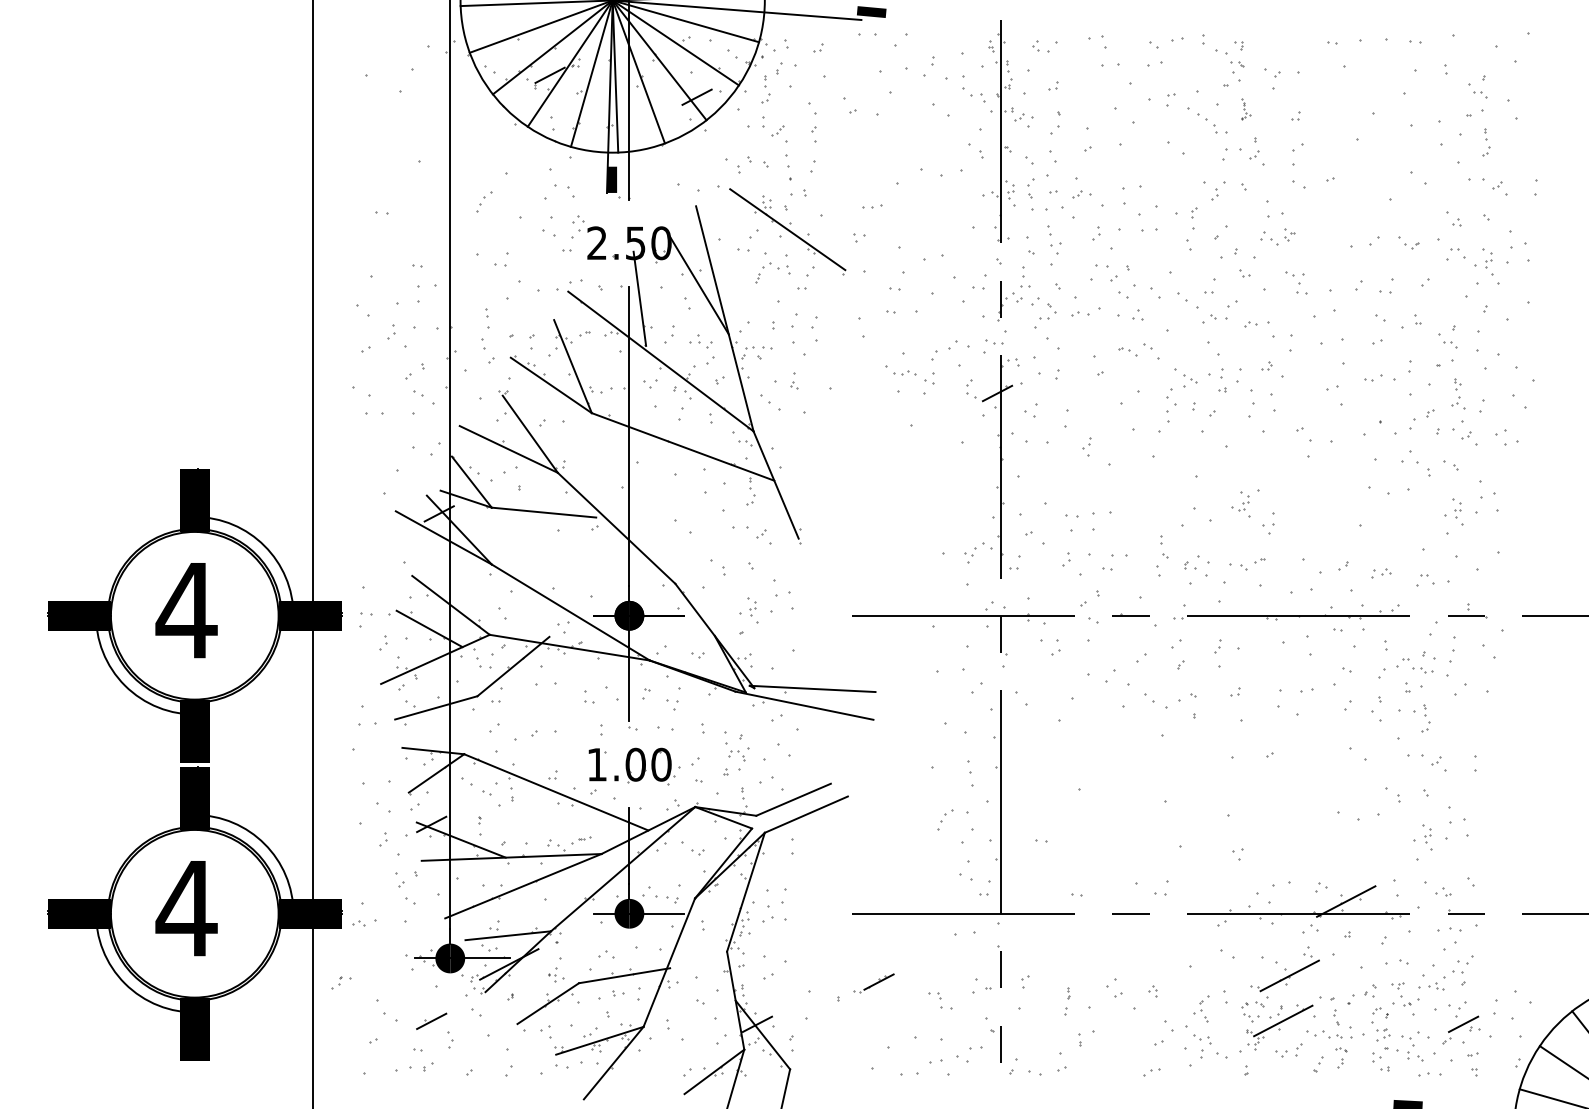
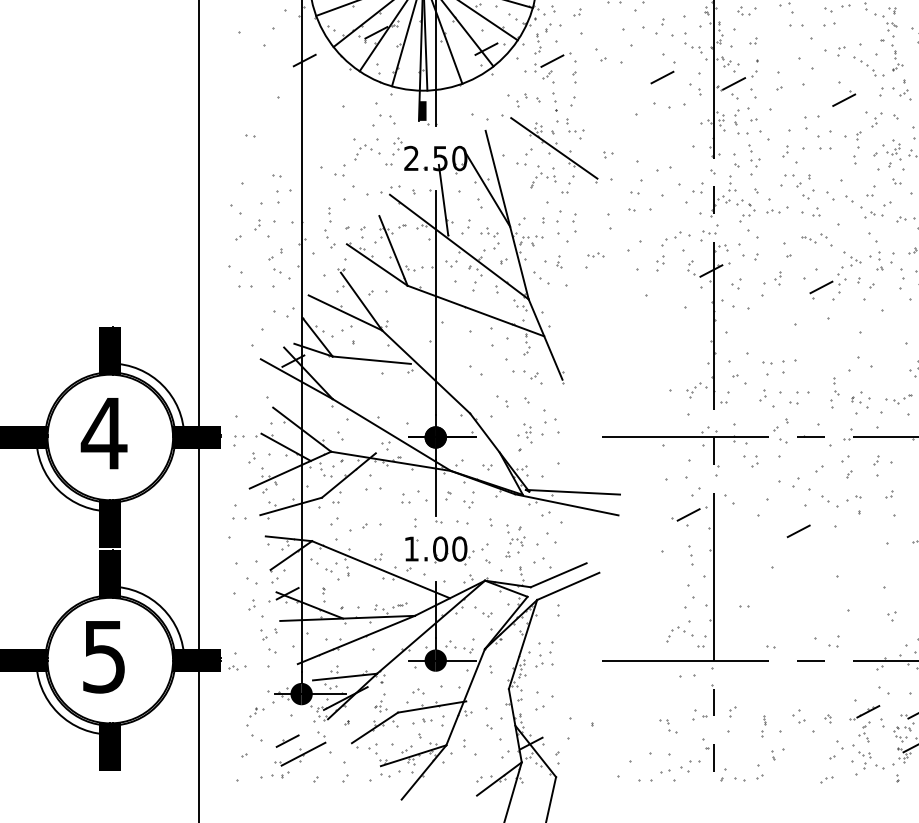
part: (1245, 108) -> (897, 57), size x1.67
line: (454, 112) -> (304, 60), added
line: (784, 112) -> (551, 60), added
line: (931, 134) -> (661, 77), added
line: (1027, 143) -> (733, 83), added
line: (1174, 165) -> (843, 100), added
part: (1081, 194) -> (774, 122), removed
part: (484, 201) -> (360, 151), moved
part: (872, 206) -> (575, 131), moved
part: (904, 372) -> (595, 254), moved
line: (1144, 415) -> (821, 287), added
part: (1086, 446) -> (778, 277), moved
part: (1240, 504) -> (893, 149), moved
line: (966, 718) -> (688, 514), added
line: (1113, 740) -> (798, 530), added
part: (945, 819) -> (672, 634), moved
text: (186, 909) -> (104, 657), 4 -> 5
part: (341, 982) -> (256, 712), moved
part: (873, 983) -> (864, 712), moved
line: (452, 1038) -> (303, 754), added

